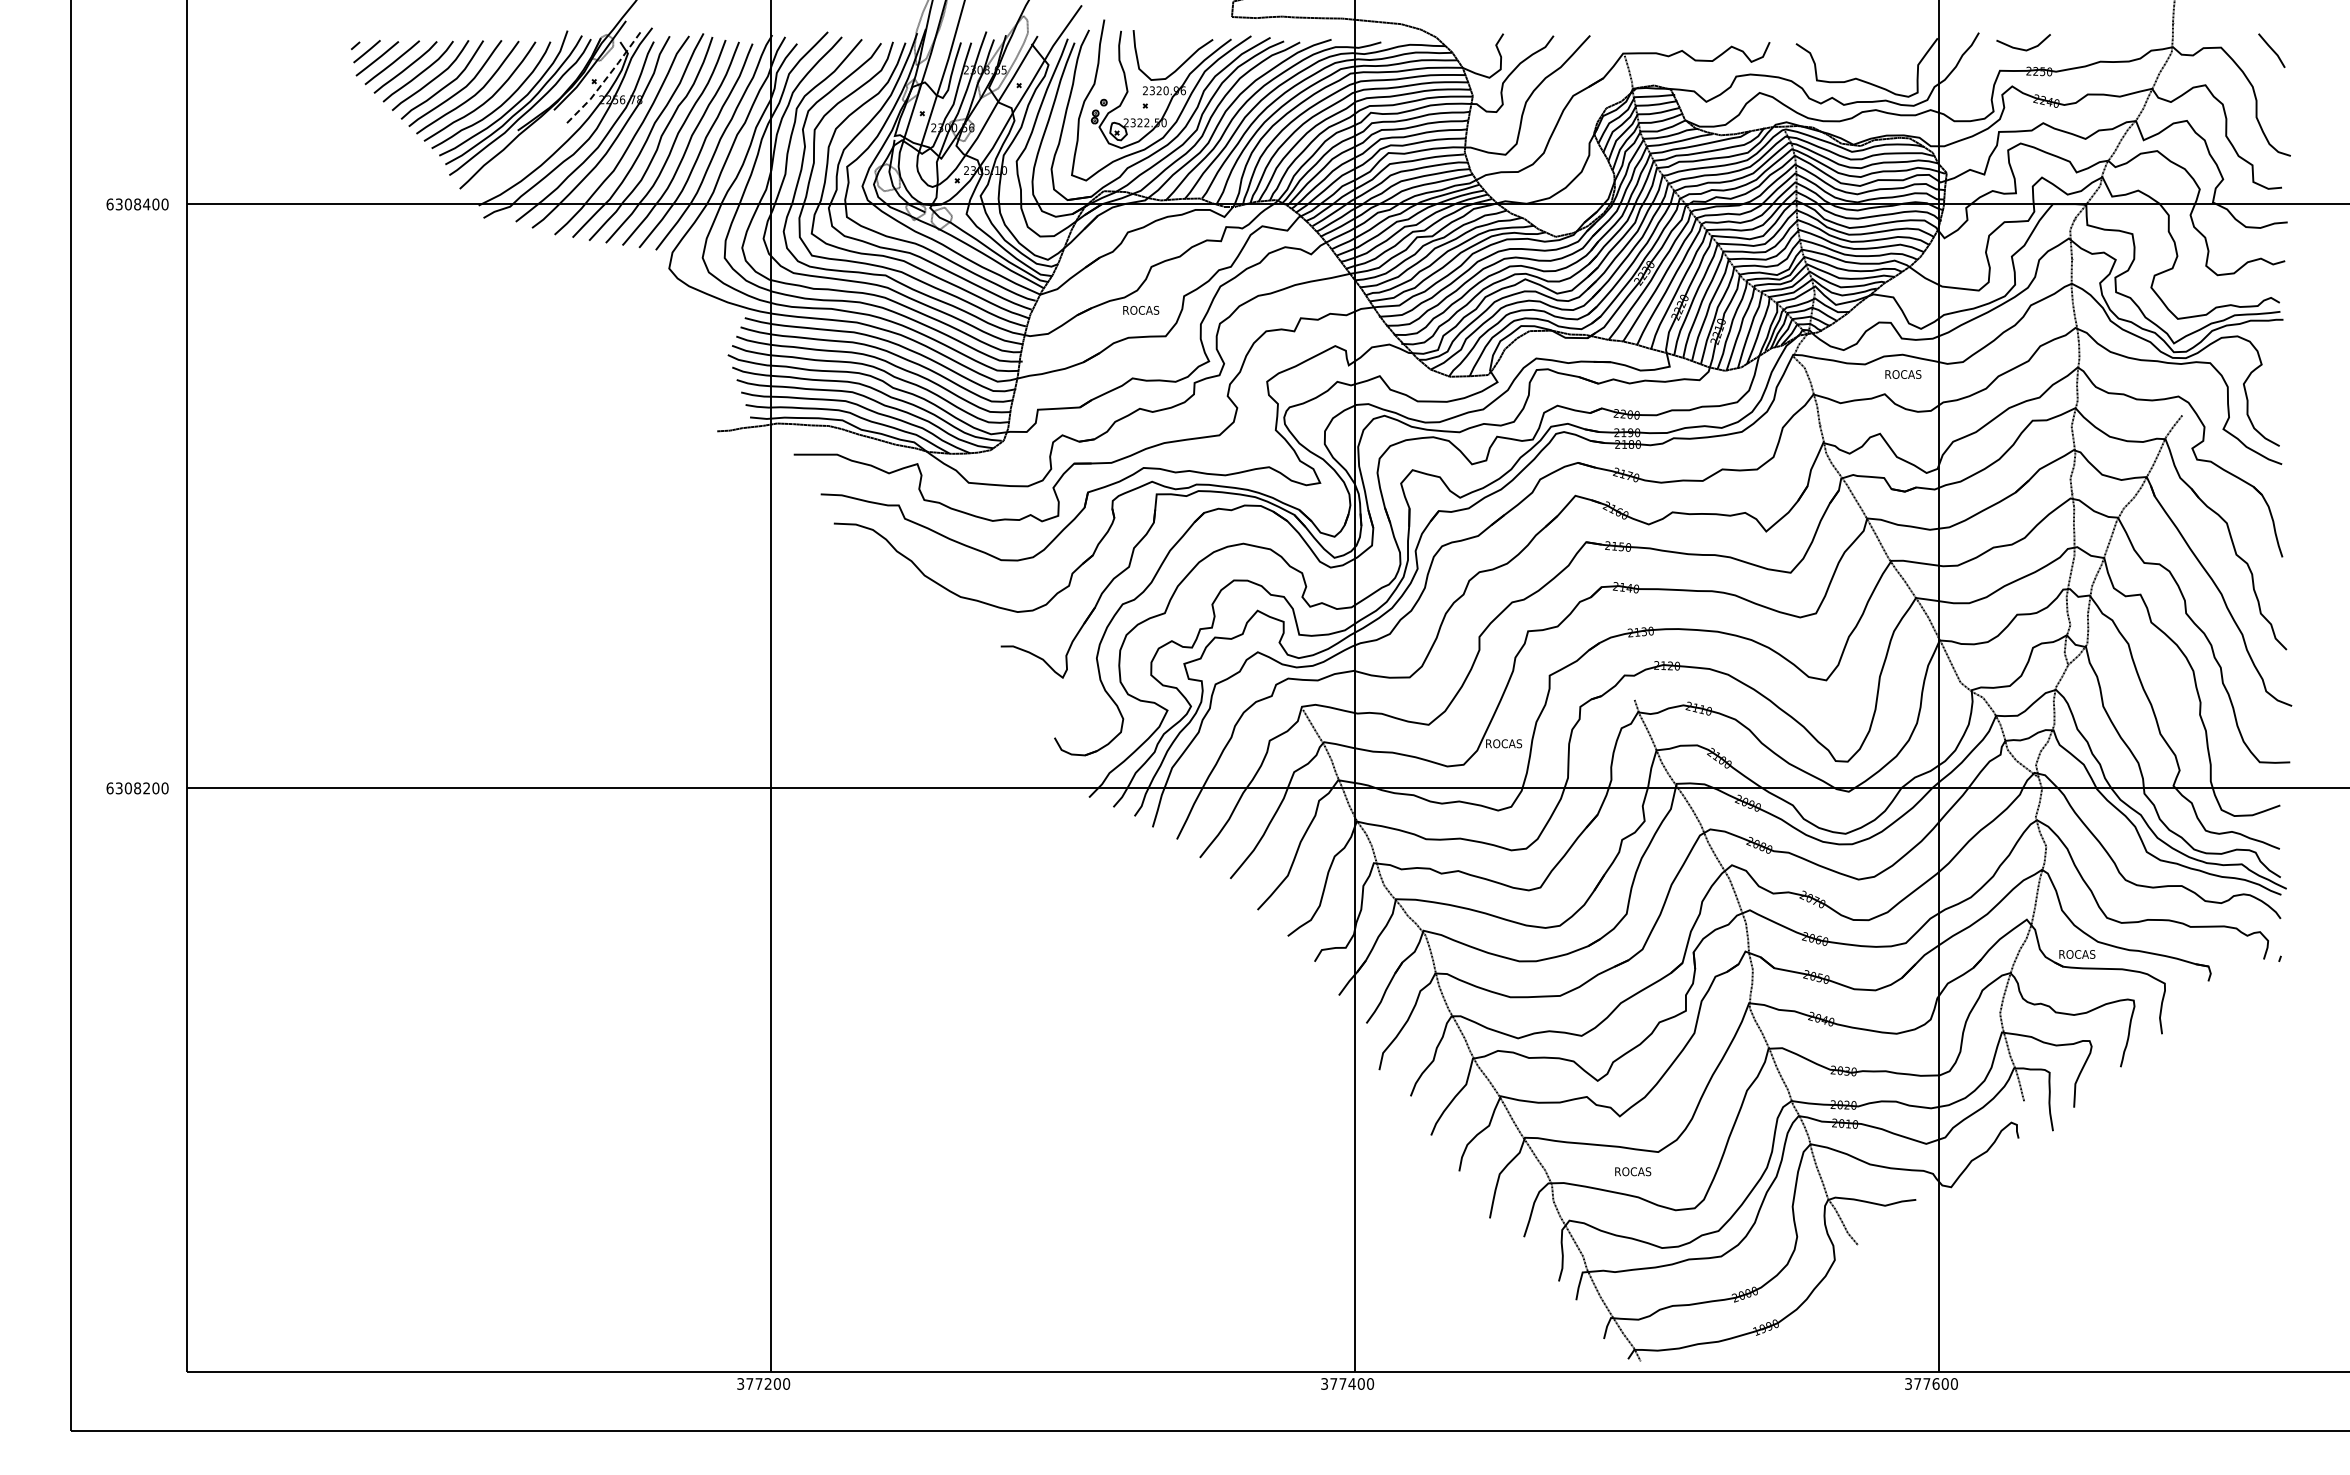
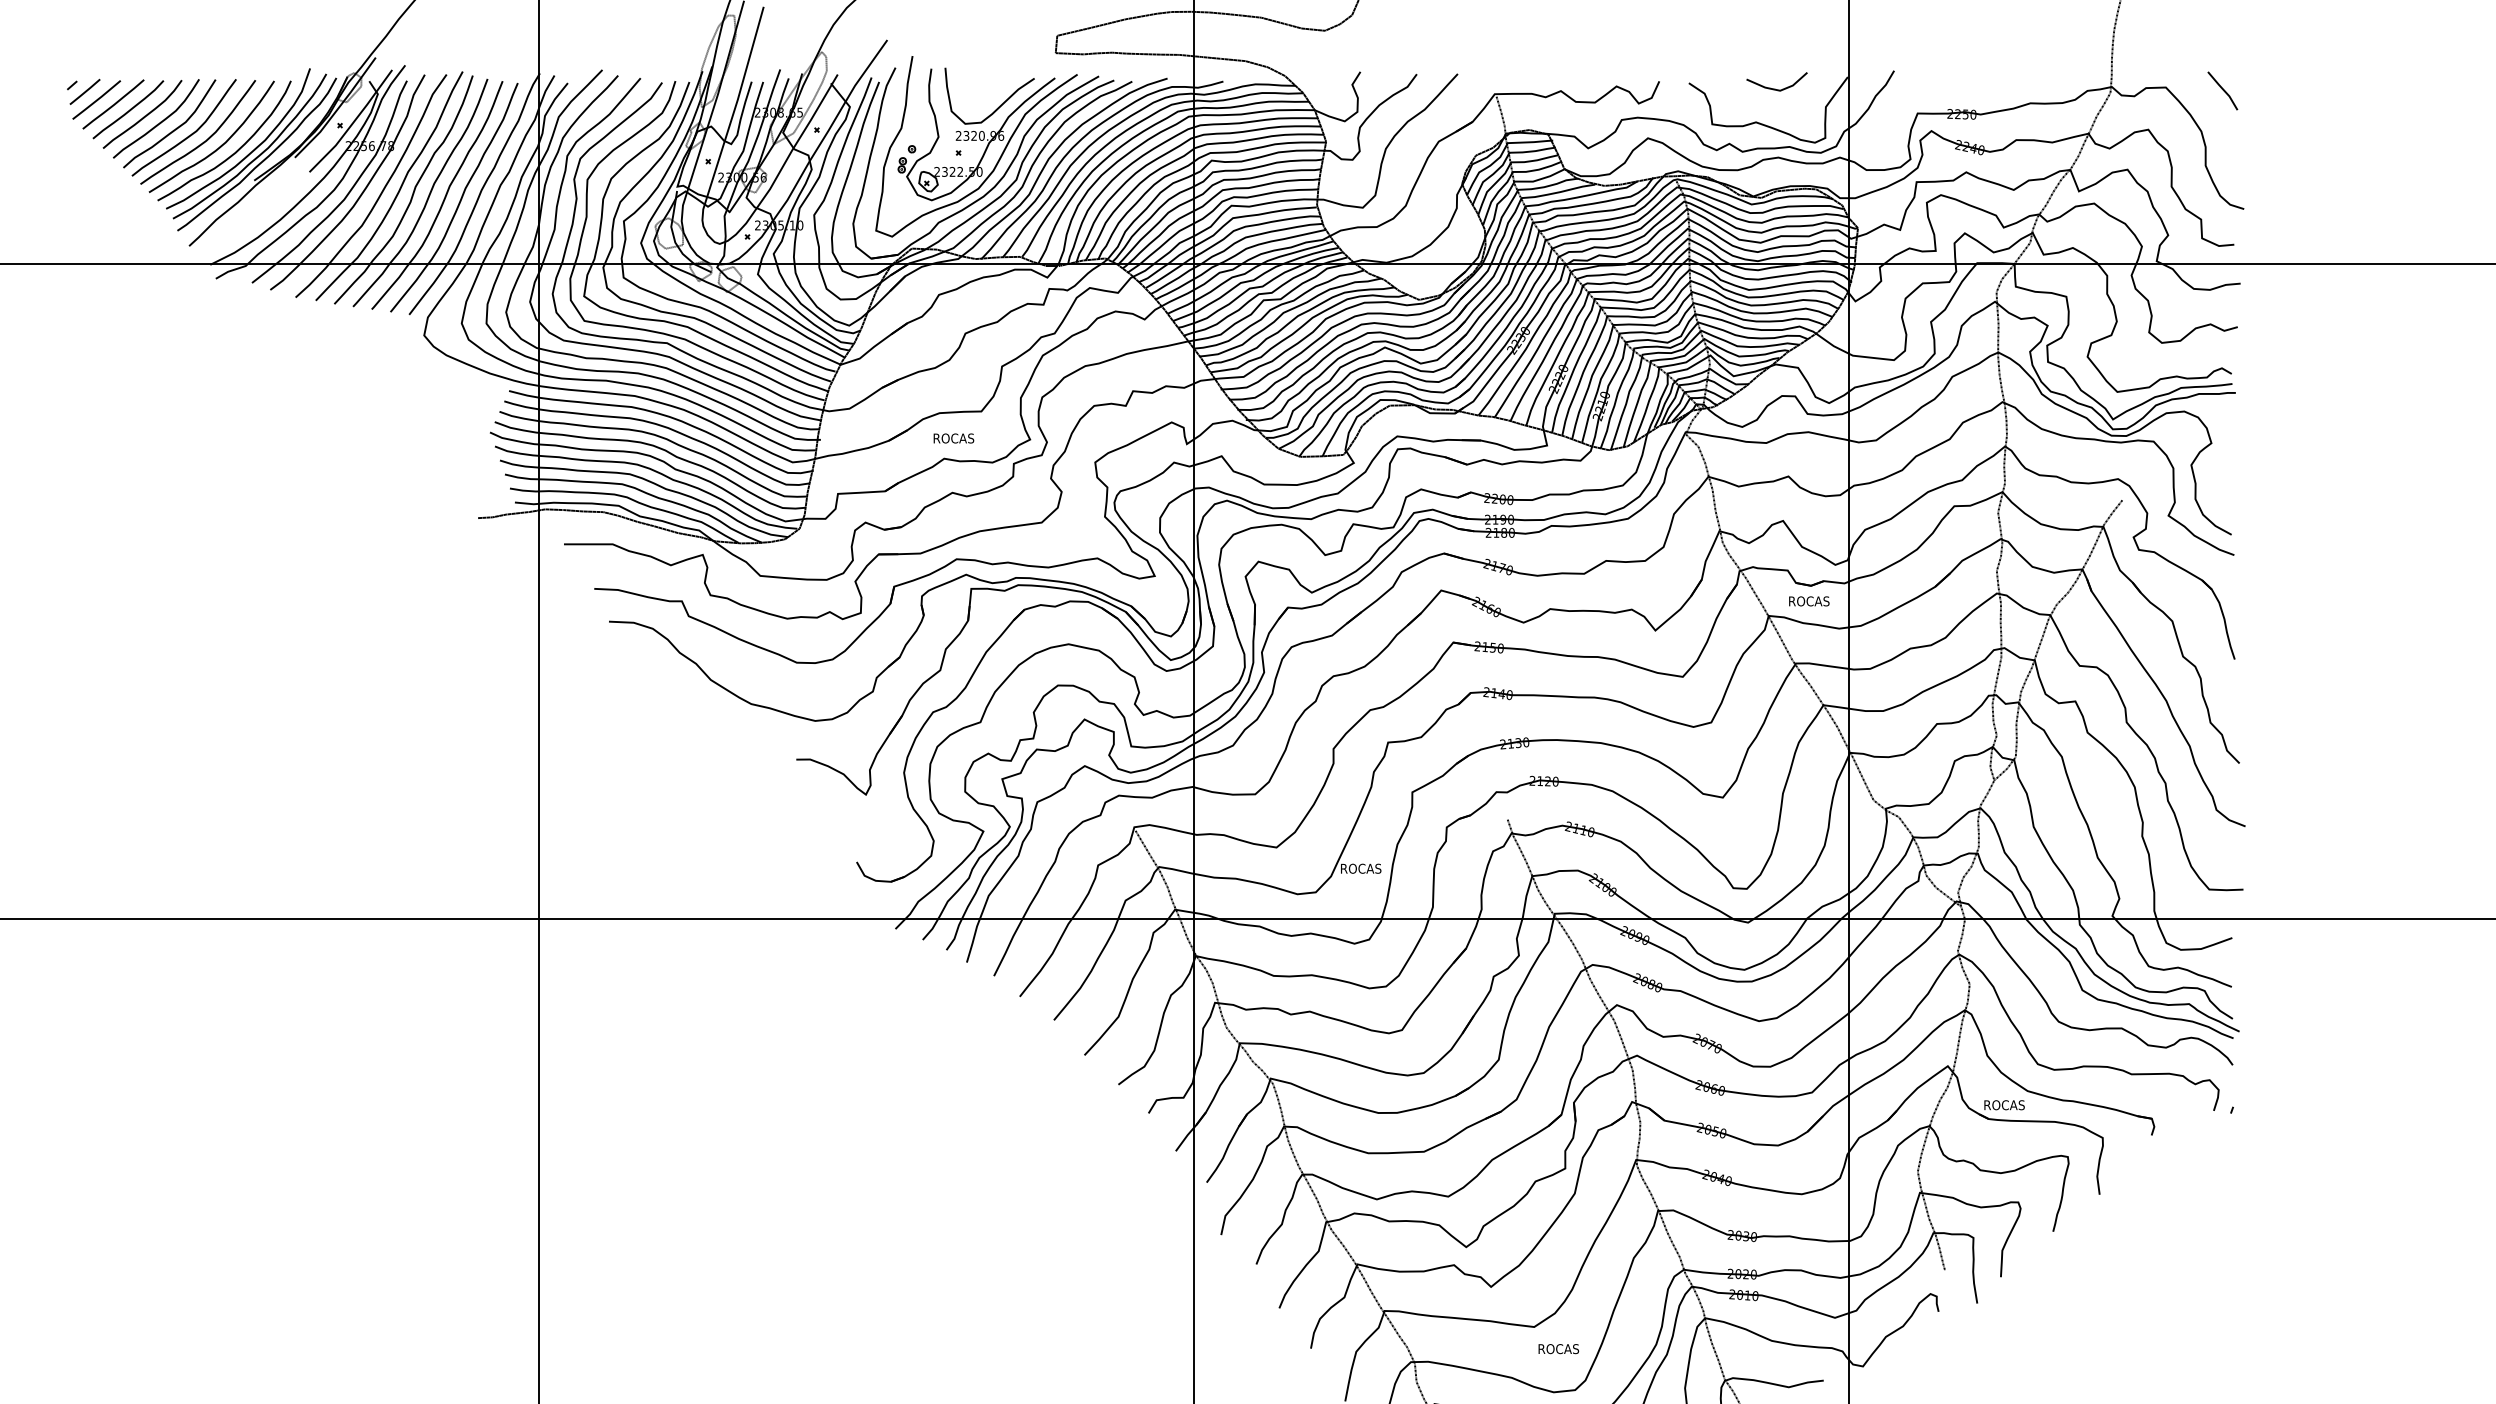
line: (2022, 48) -> (1775, 88), moved
line: (606, 78) -> (353, 122), dashed -> solid
text: (1141, 310) -> (954, 438), moved
text: (1903, 374) -> (1809, 601), moved
text: (1633, 1171) -> (1559, 1348), moved

